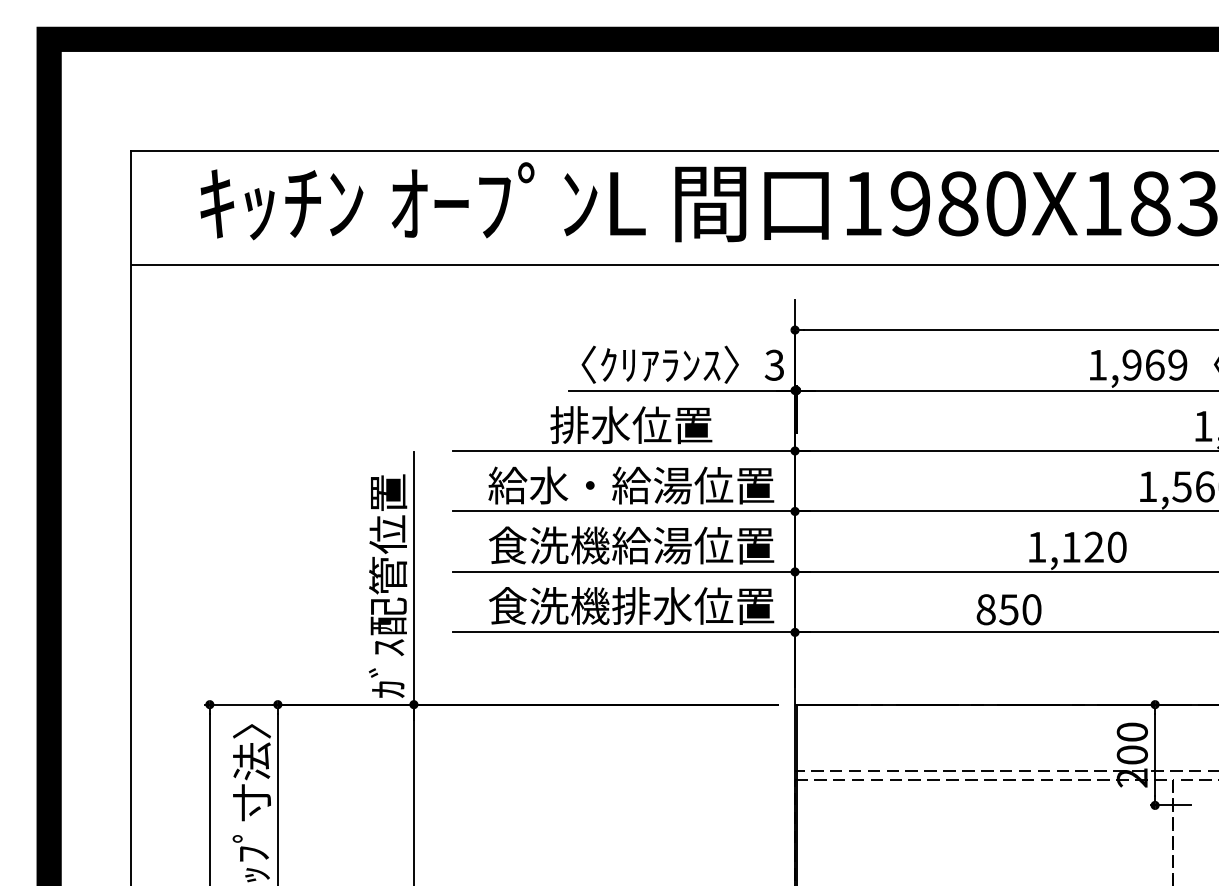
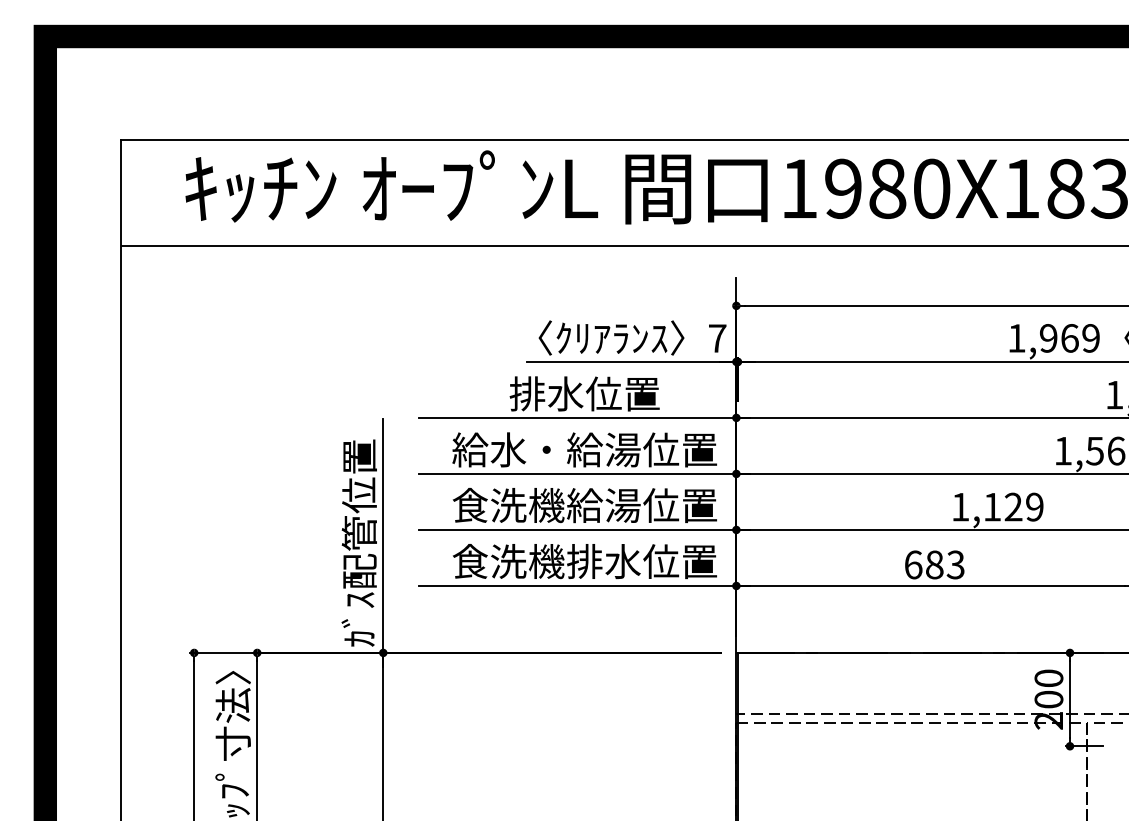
text: (774, 364) -> (717, 337), 3 -> 7
text: (1116, 546) -> (1034, 506), 1,120 -> 1,129
text: (1008, 609) -> (934, 564), 850 -> 683

